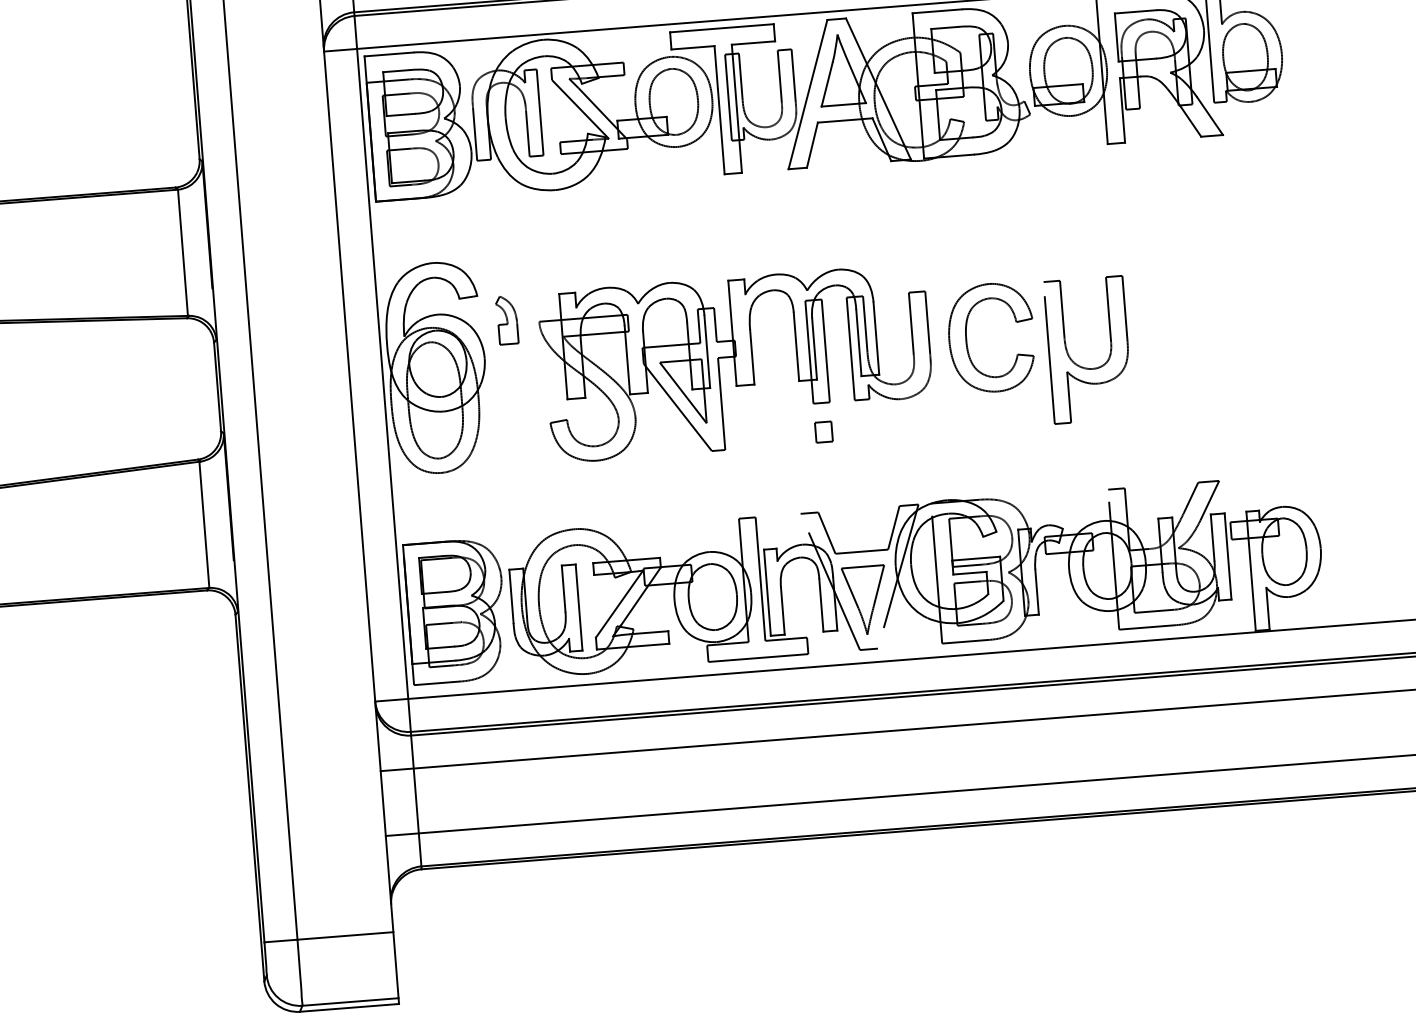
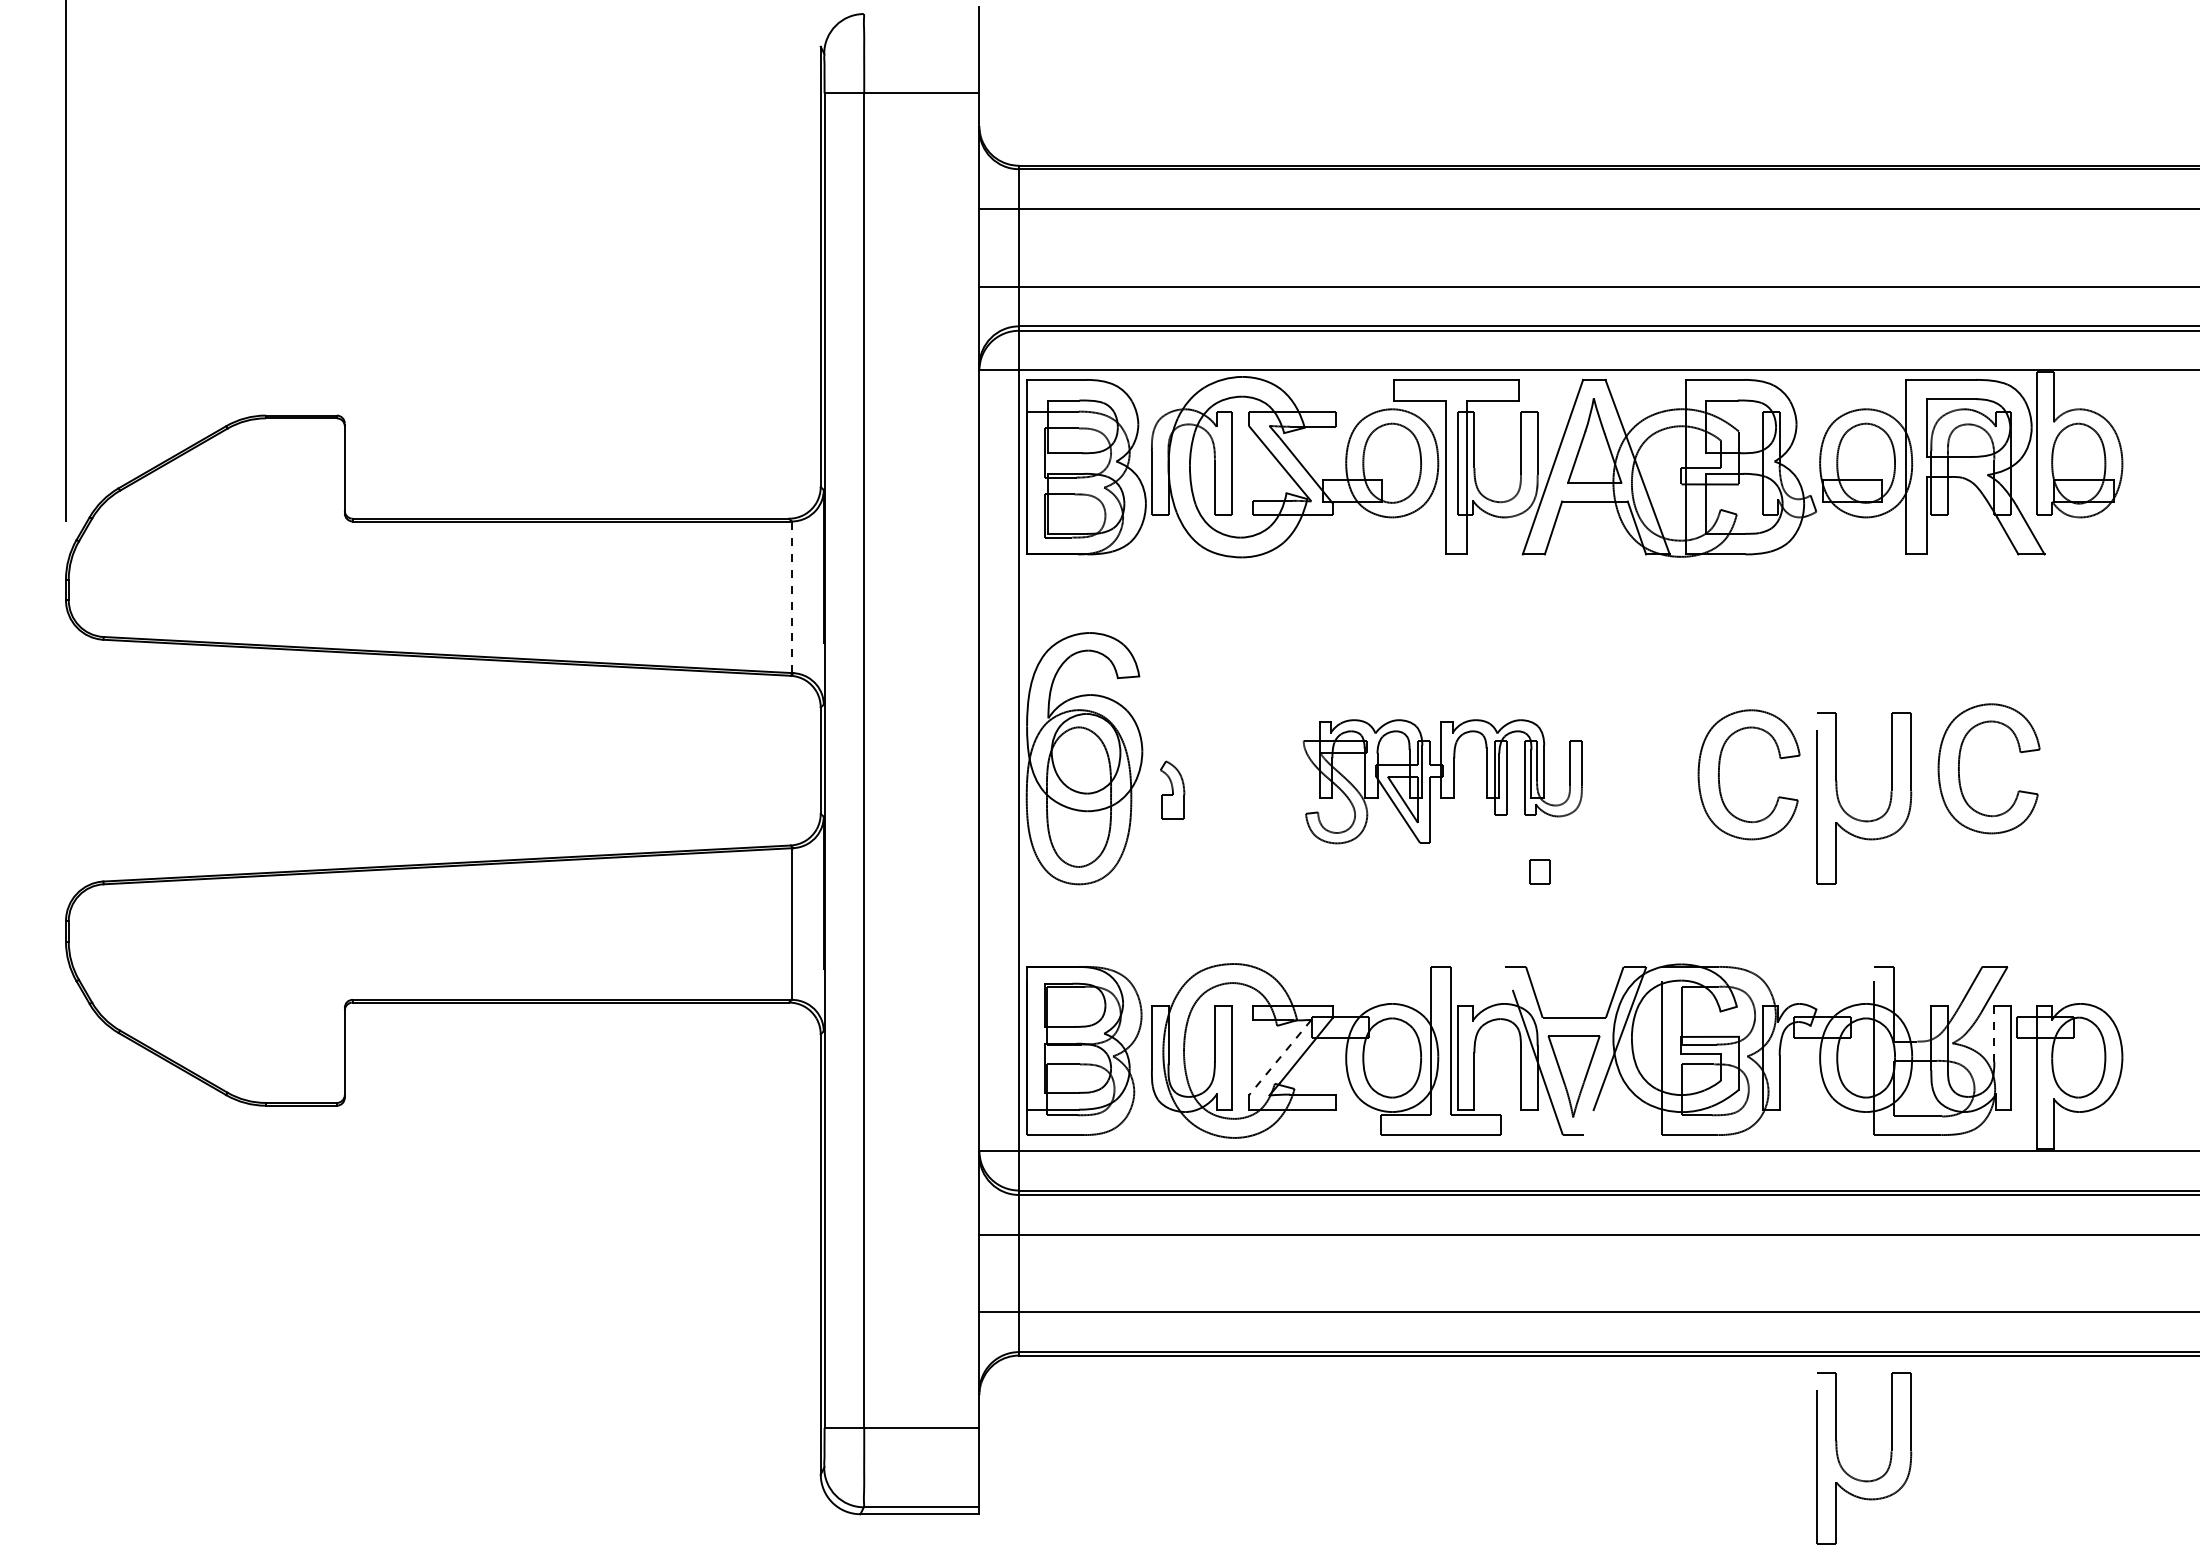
line: (183, 252) -> (792, 597), solid -> dashed
part: (1166, 318) -> (1959, 768), added
part: (506, 319) -> (1172, 789), moved
part: (736, 363) -> (1442, 781), size x0.6
line: (1212, 537) -> (1994, 1033), solid -> dashed
line: (619, 604) -> (1279, 1058), solid -> dashed
part: (1127, 916) -> (1857, 1478), added

